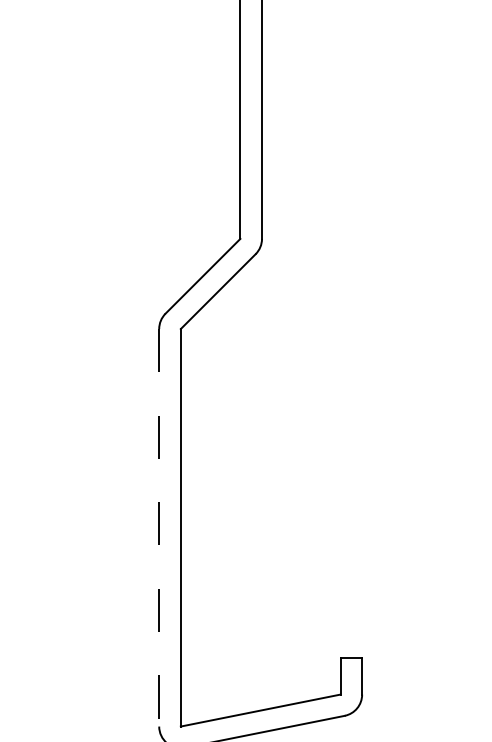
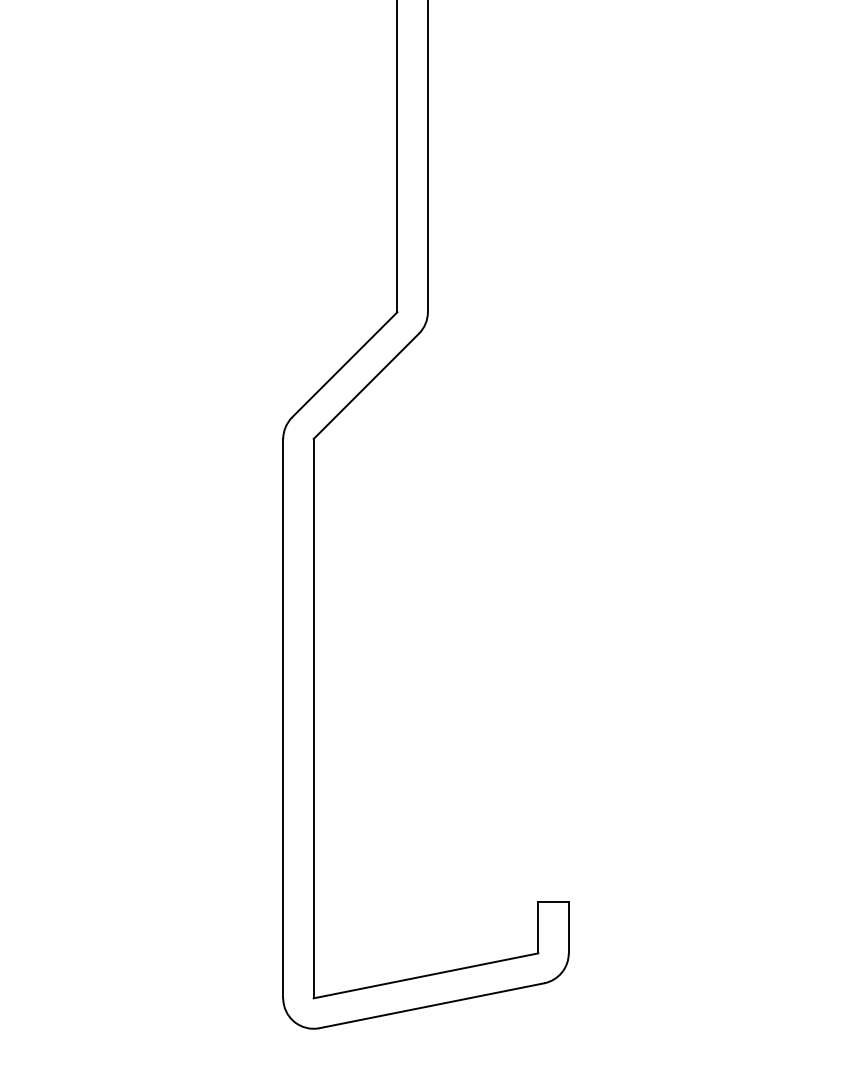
line: (159, 527) -> (283, 718), dashed -> solid

